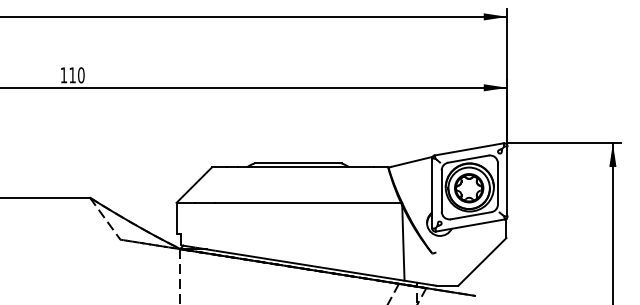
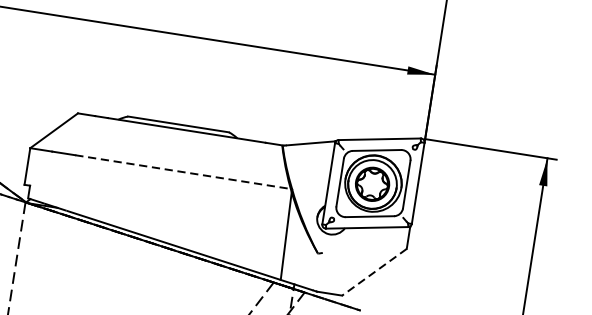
line: (309, 202) -> (184, 171), solid -> dashed
line: (482, 261) -> (374, 271), solid -> dashed

